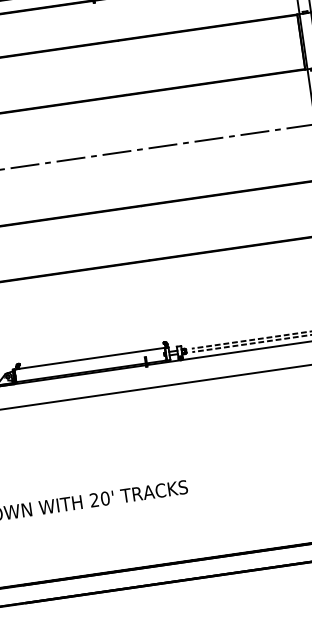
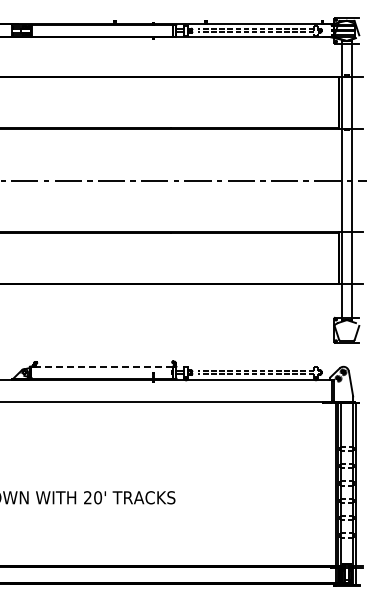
line: (89, 358) -> (102, 366), solid -> dashed

